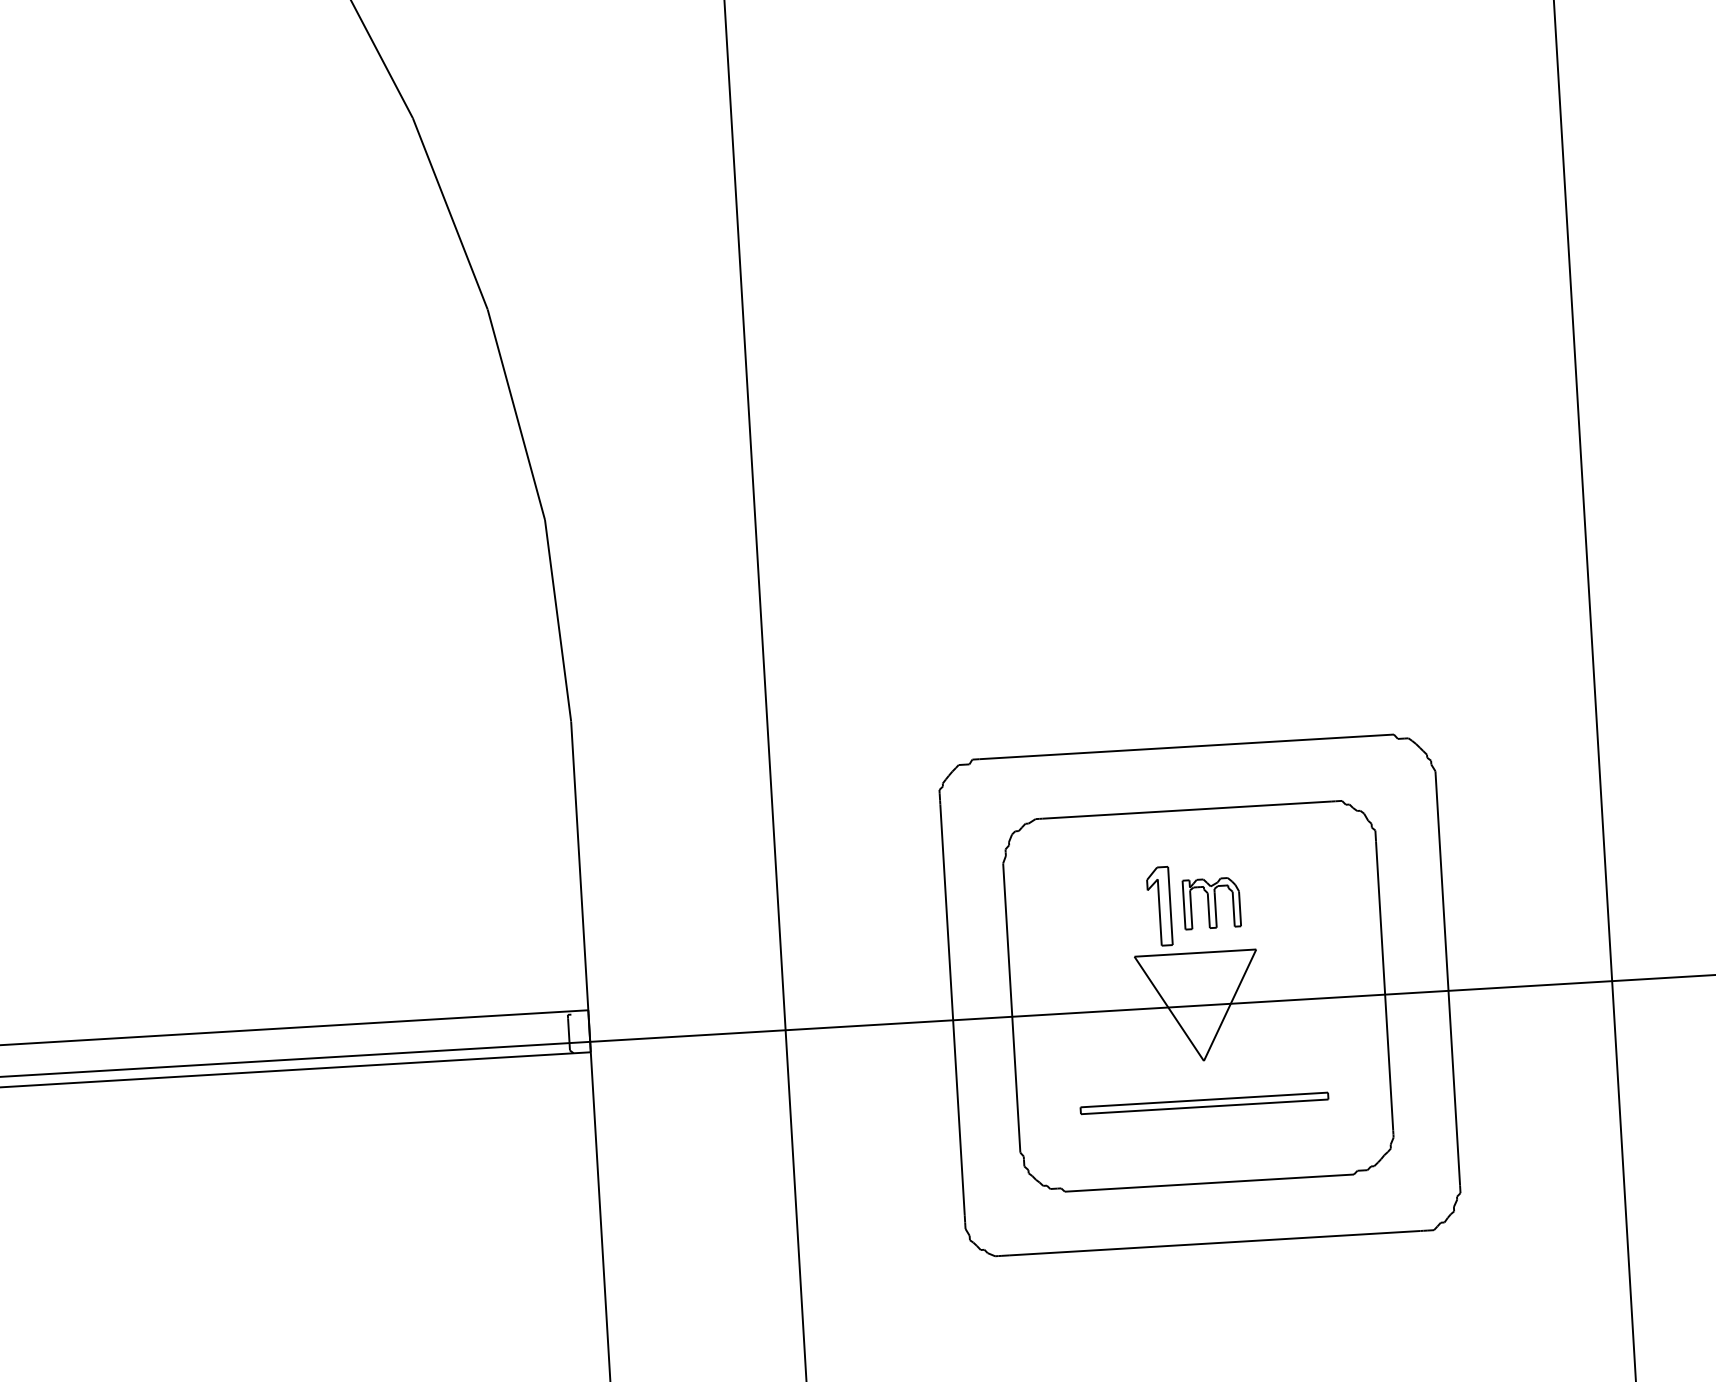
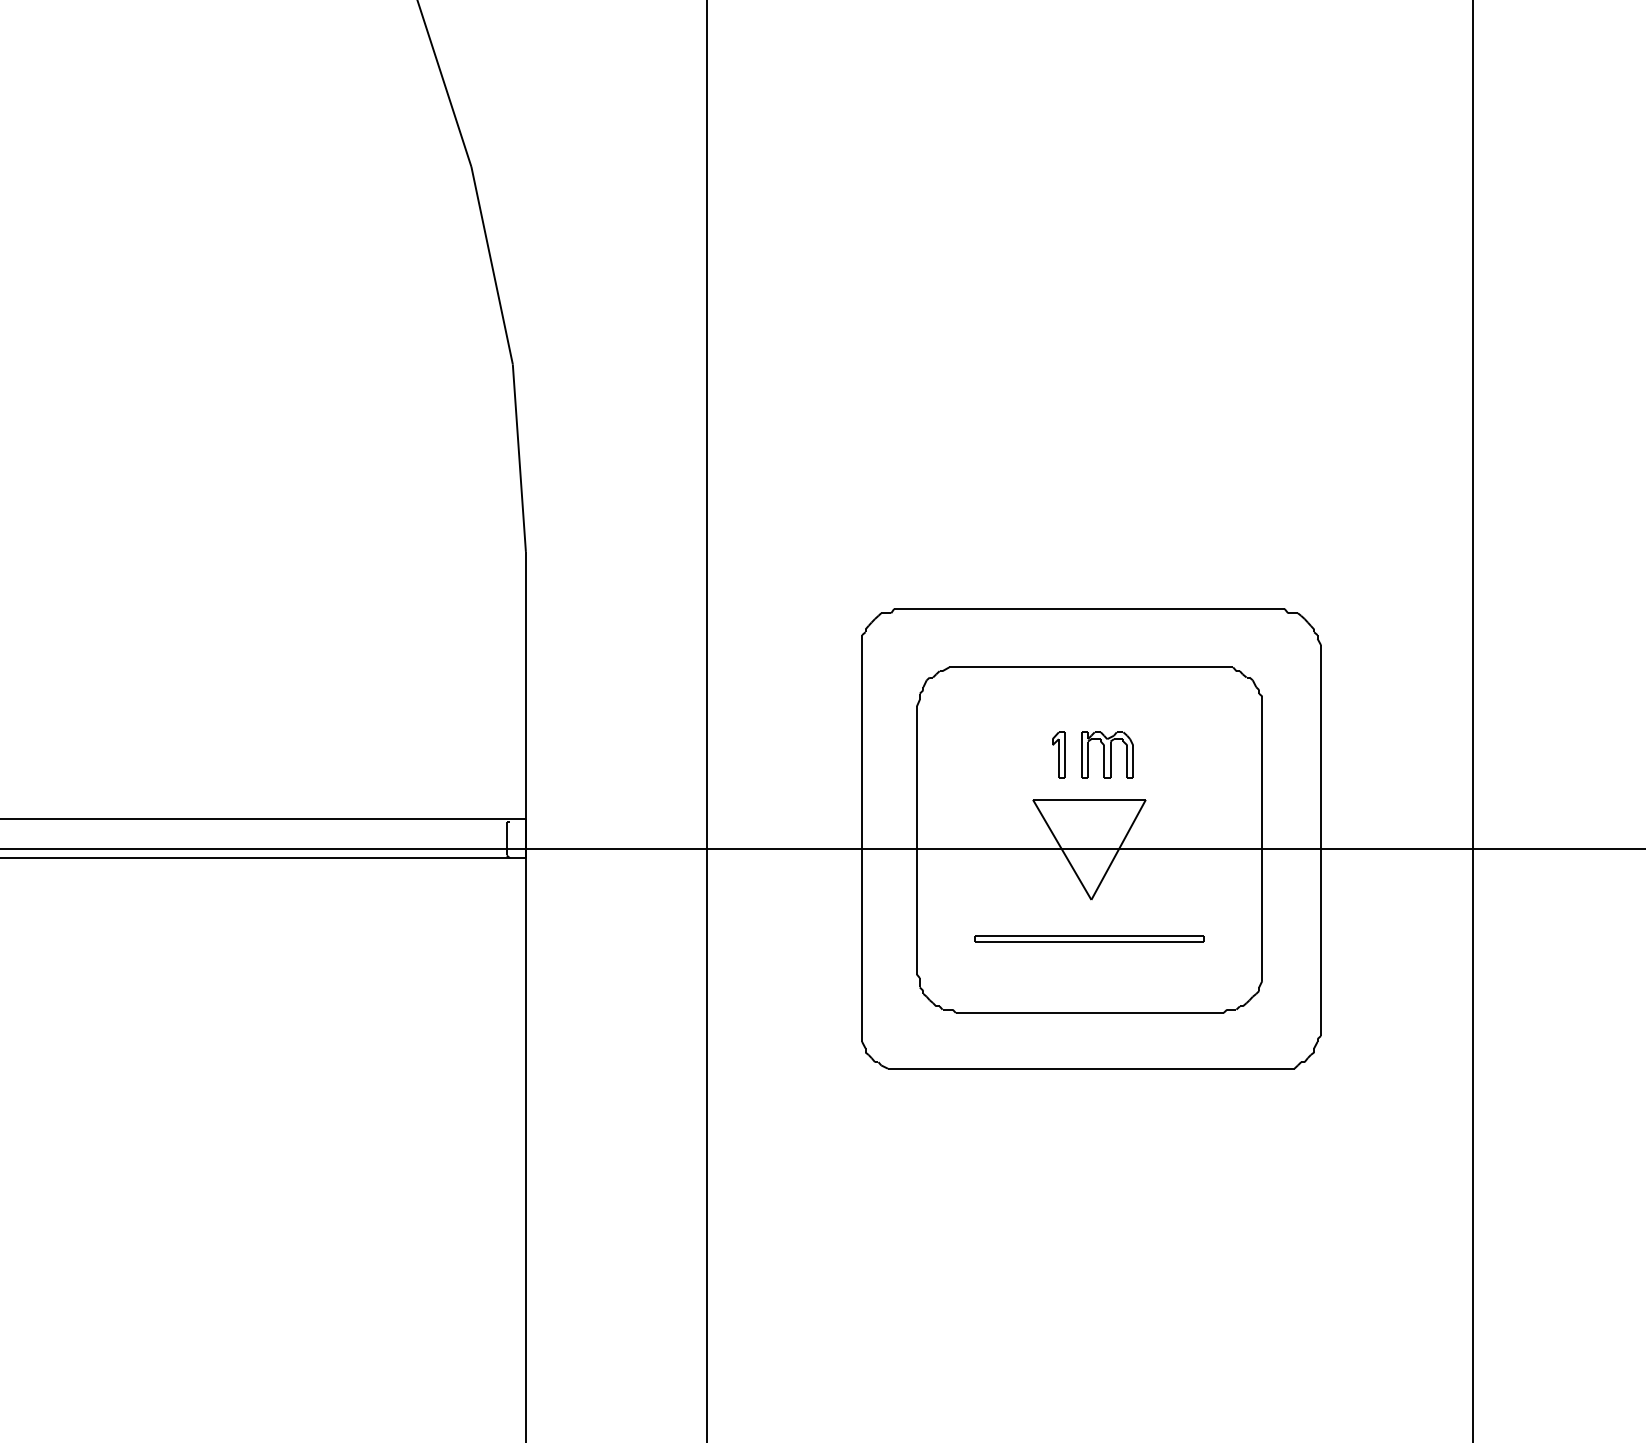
part: (1159, 906) -> (1058, 754), size x0.62

